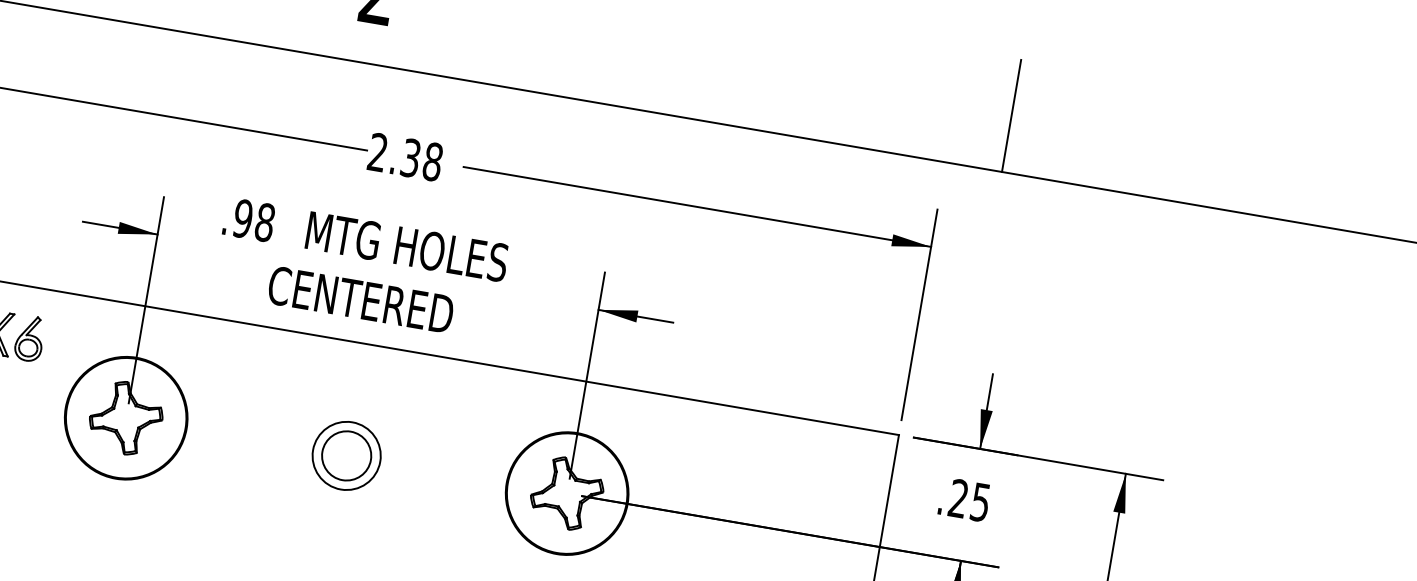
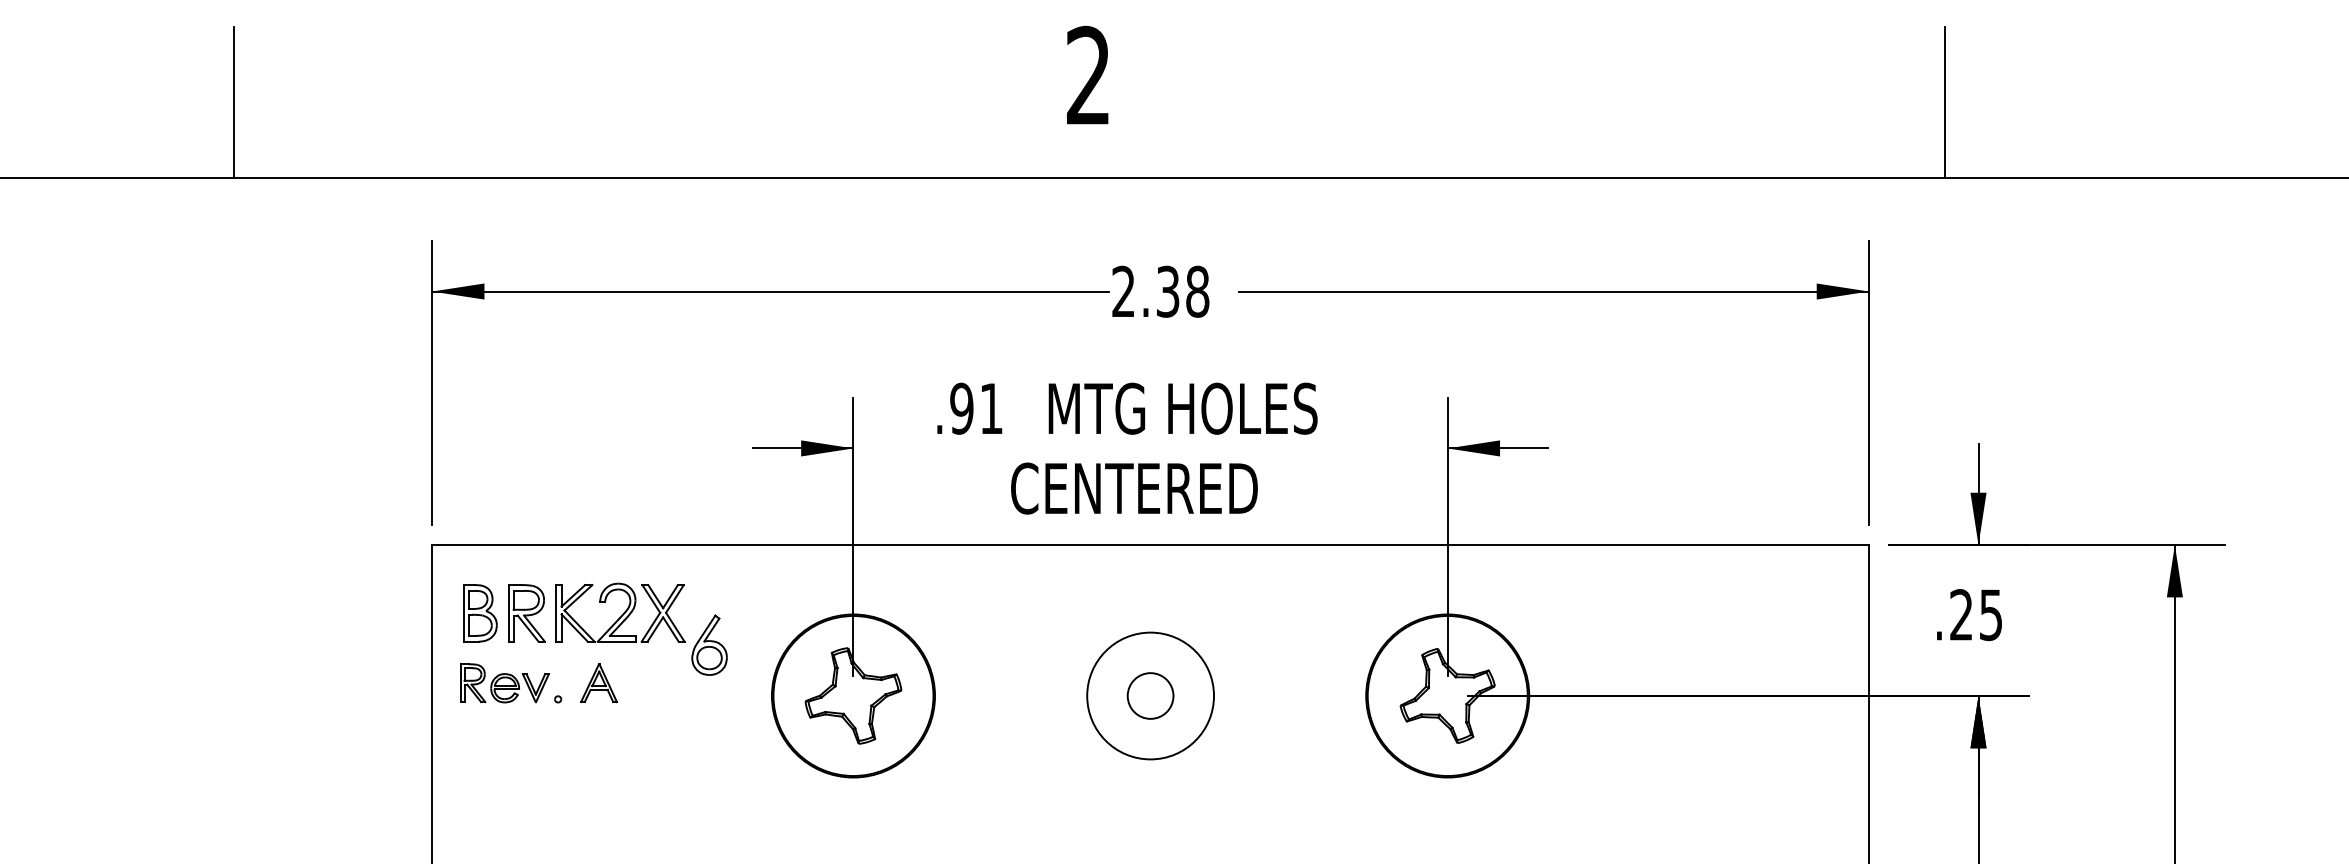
text: (265, 222) -> (991, 408), .98 -> .91
part: (29, 338) -> (709, 644), moved
circle: (346, 455) -> (1150, 695), size x0.7
circle: (346, 455) -> (1150, 695), size x1.4

